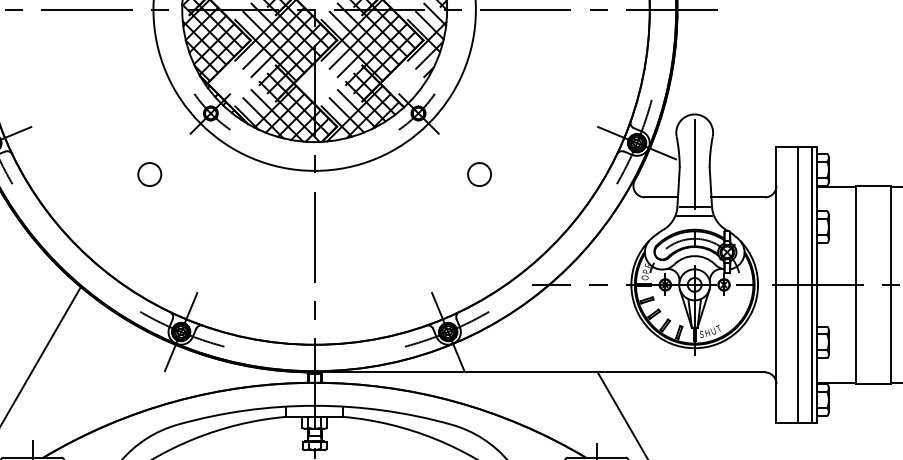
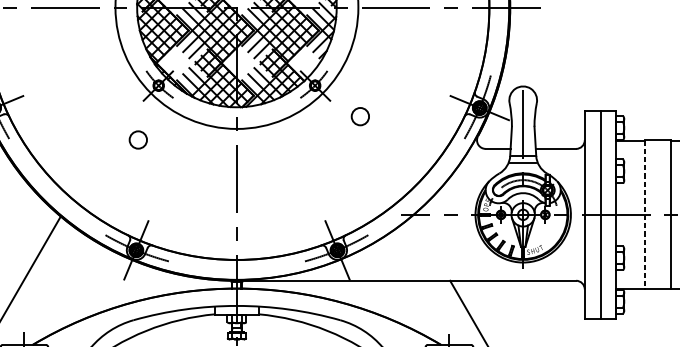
circle: (149, 174) -> (138, 139), moved
circle: (479, 174) -> (360, 116), moved
line: (812, 284) -> (611, 214), removed
line: (855, 285) -> (644, 215), solid -> dashed

